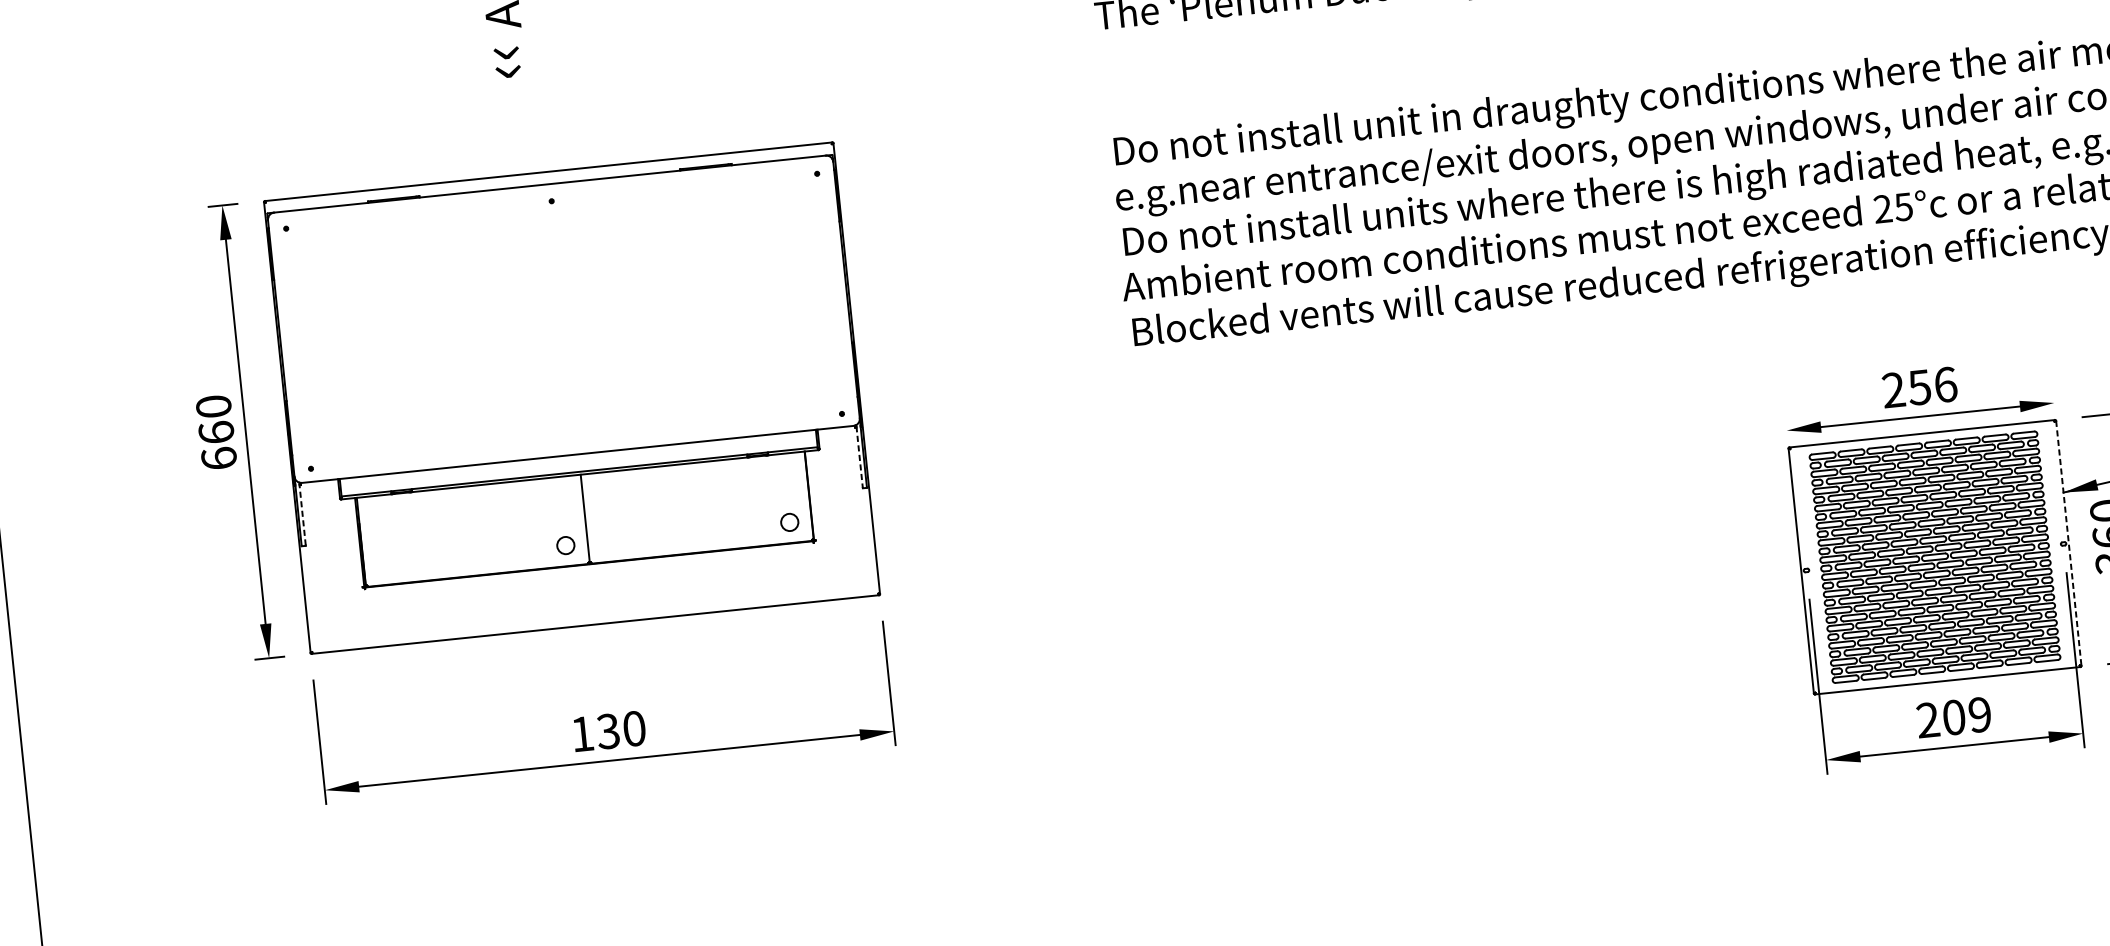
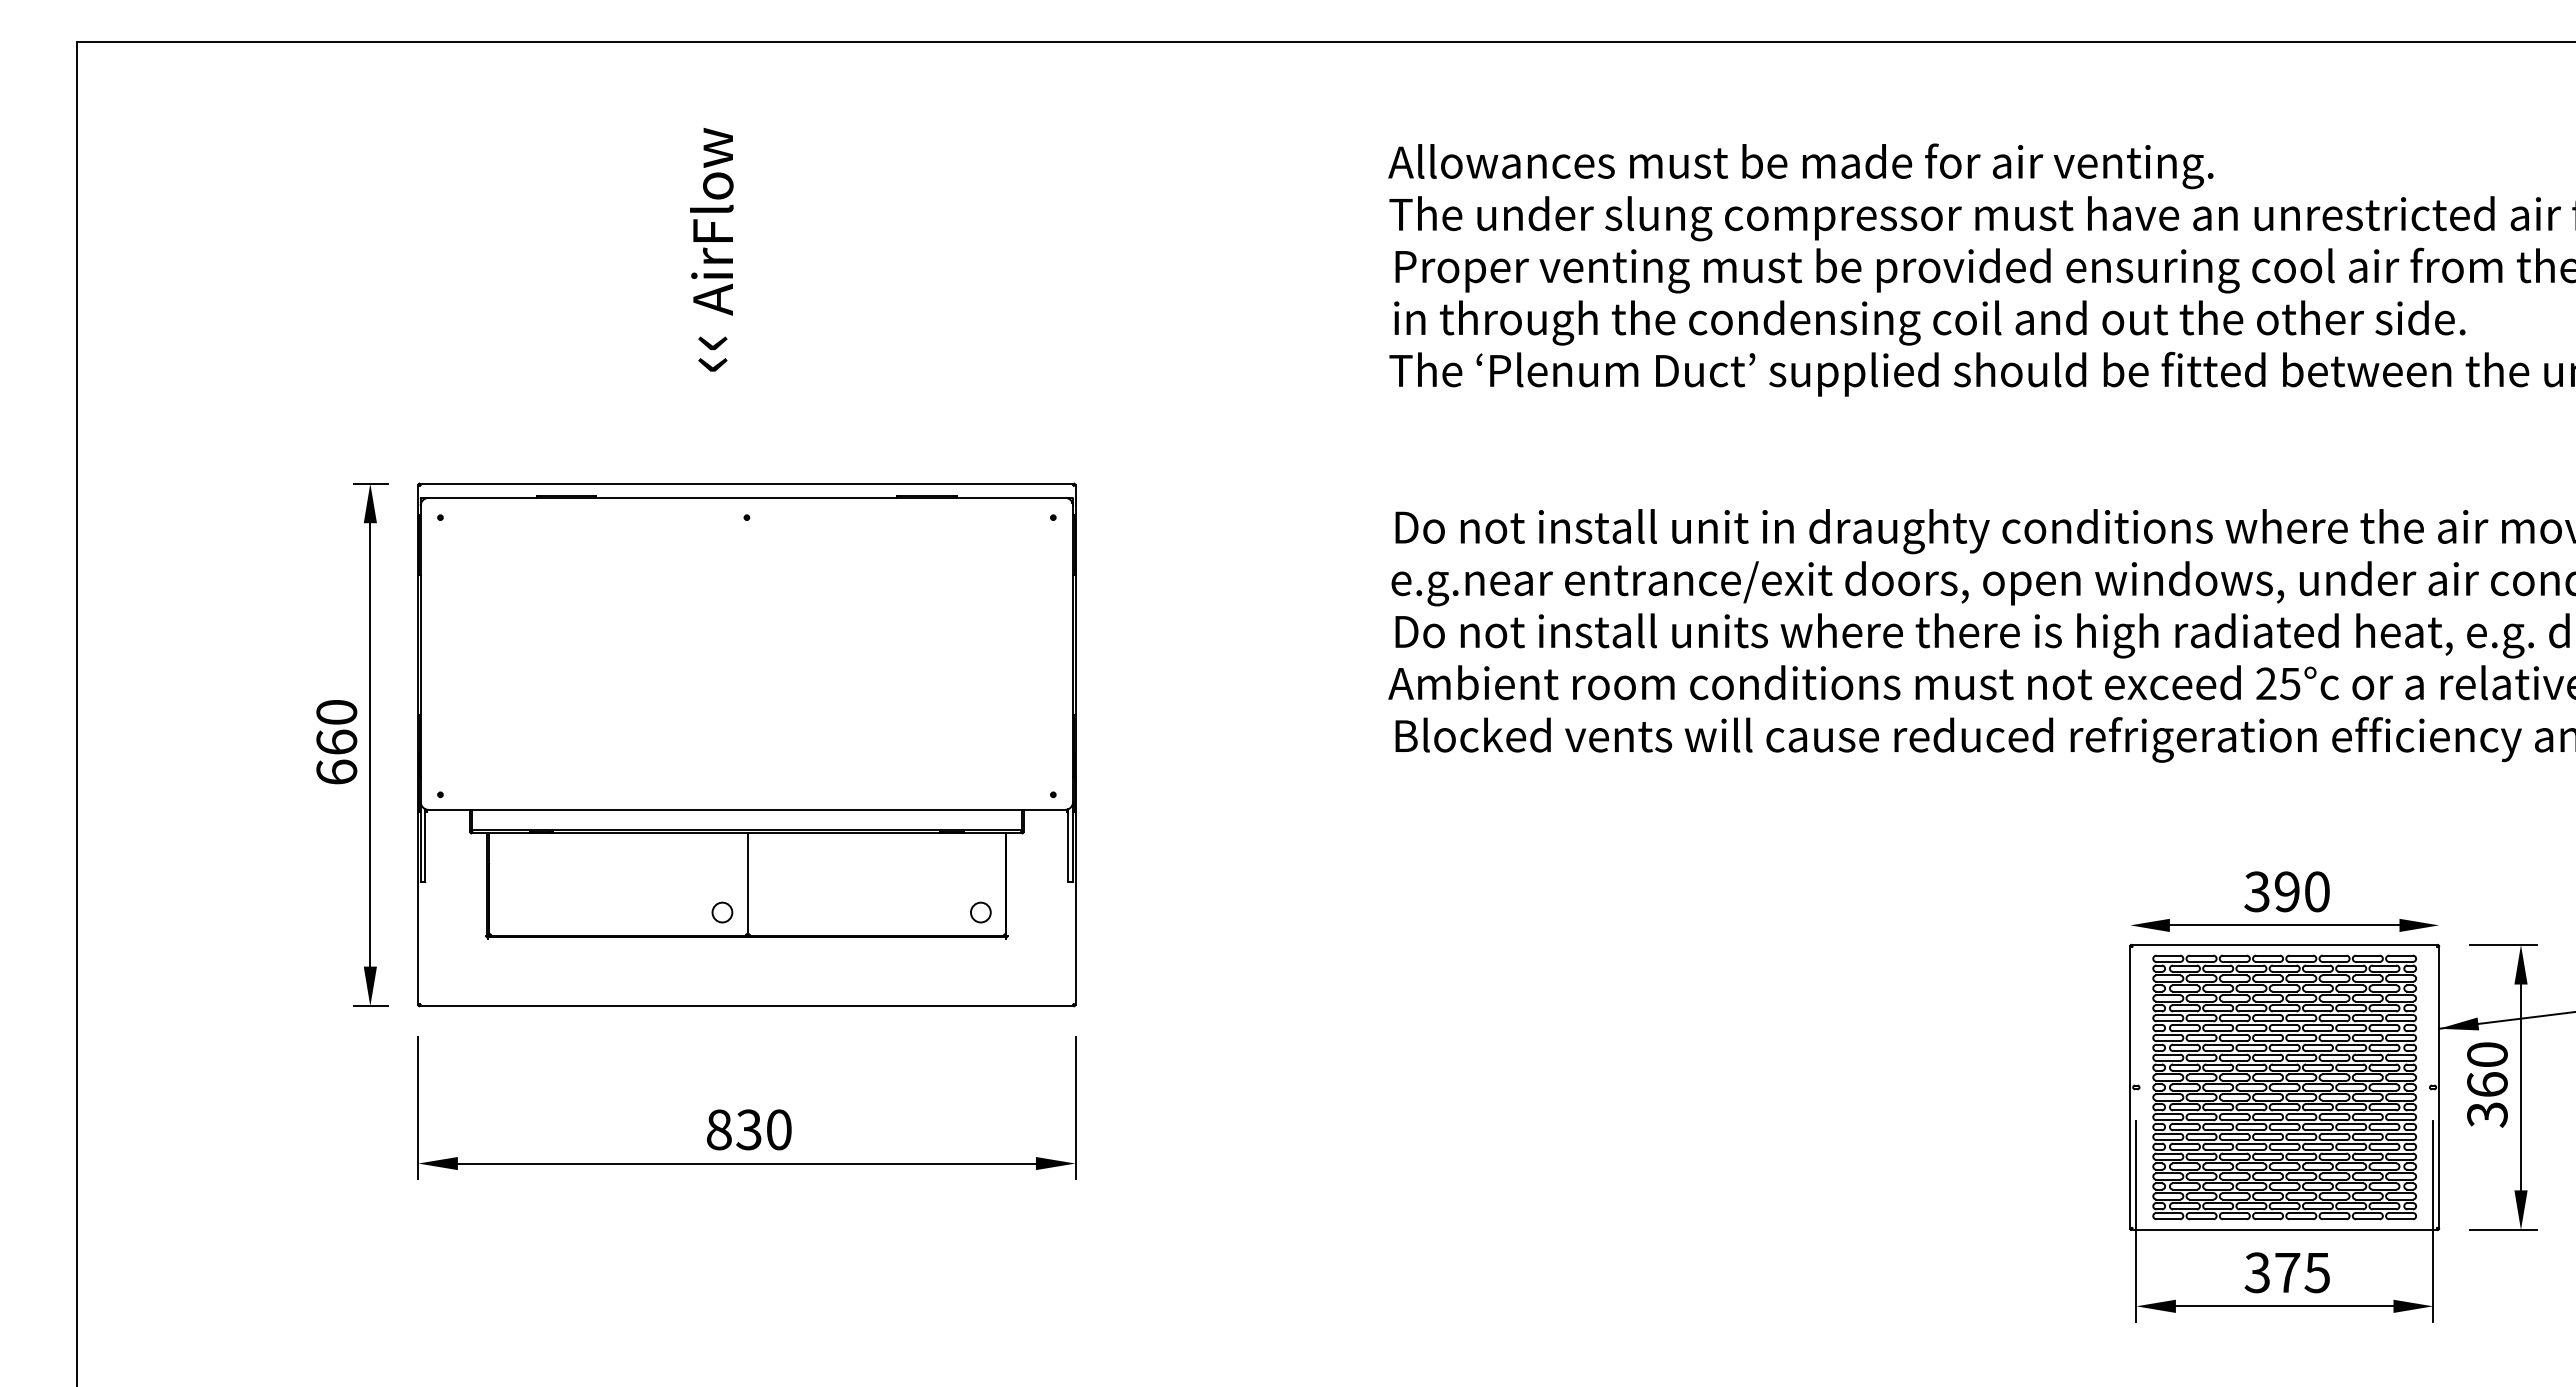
text: (1919, 387) -> (2287, 891), 256 -> 390
line: (859, 457) -> (1068, 846), dashed -> solid
line: (302, 514) -> (425, 846), dashed -> solid
line: (2069, 543) -> (2439, 1087), dashed -> solid
text: (1953, 717) -> (2286, 1272), 209 -> 375
text: (582, 733) -> (719, 1129), 130 -> 830

